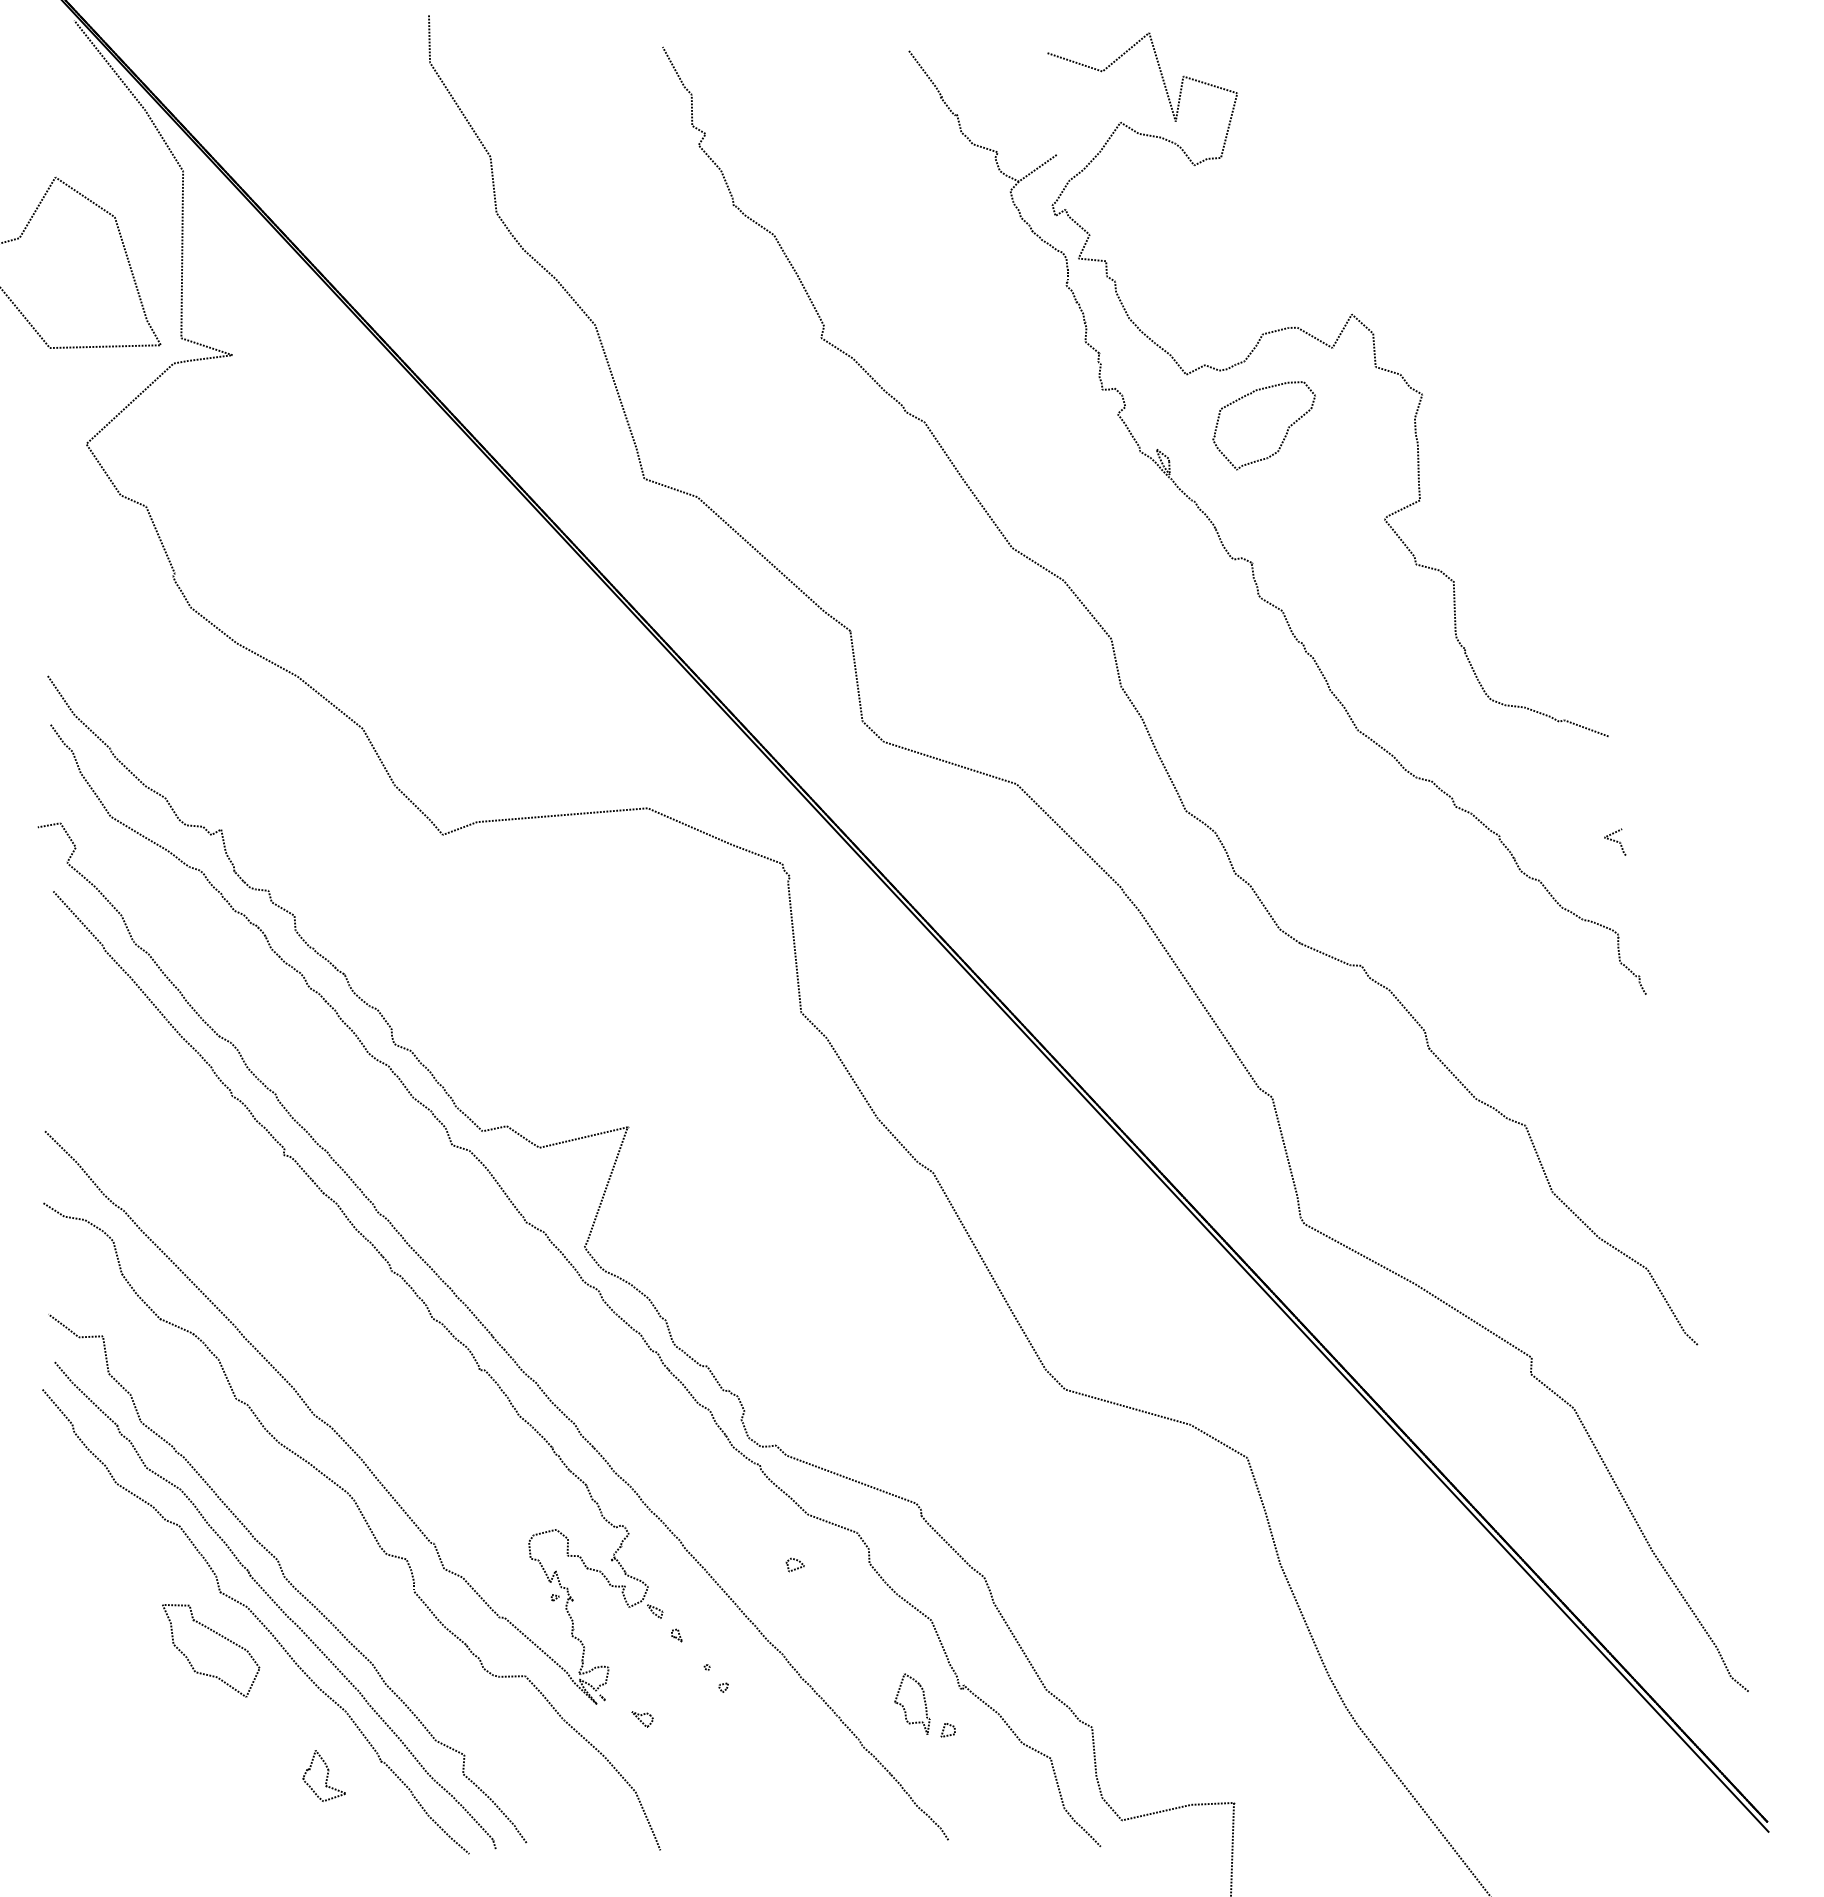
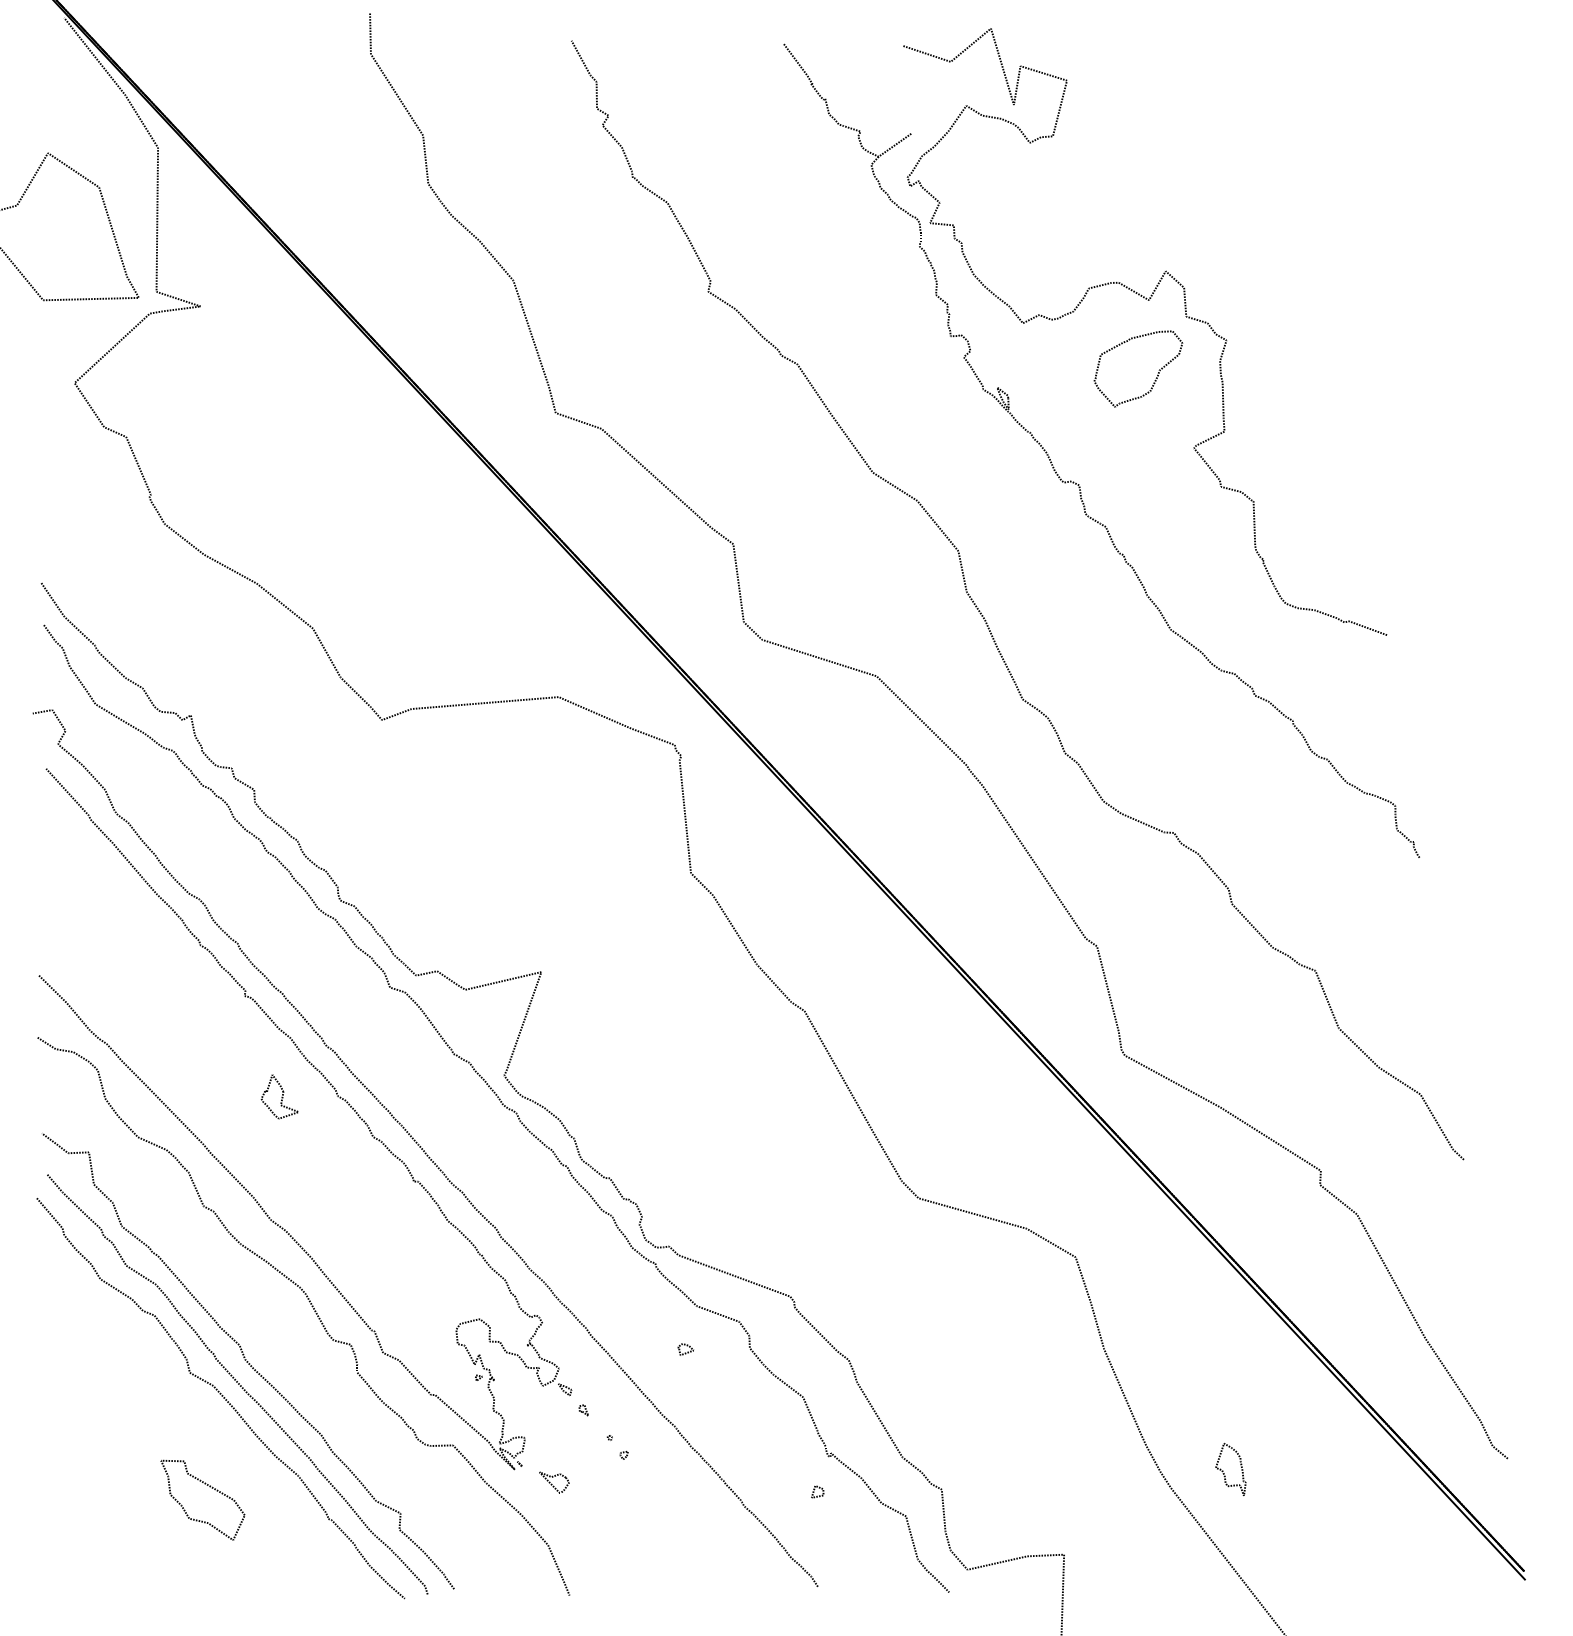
part: (1285, 433) -> (1156, 375), moved
line: (1615, 840) -> (1393, 724), removed
part: (218, 1635) -> (209, 1487), moved
part: (903, 1705) -> (1223, 1470), moved
part: (642, 1719) -> (554, 1482), size x1.6
part: (323, 1775) -> (279, 1096), moved

